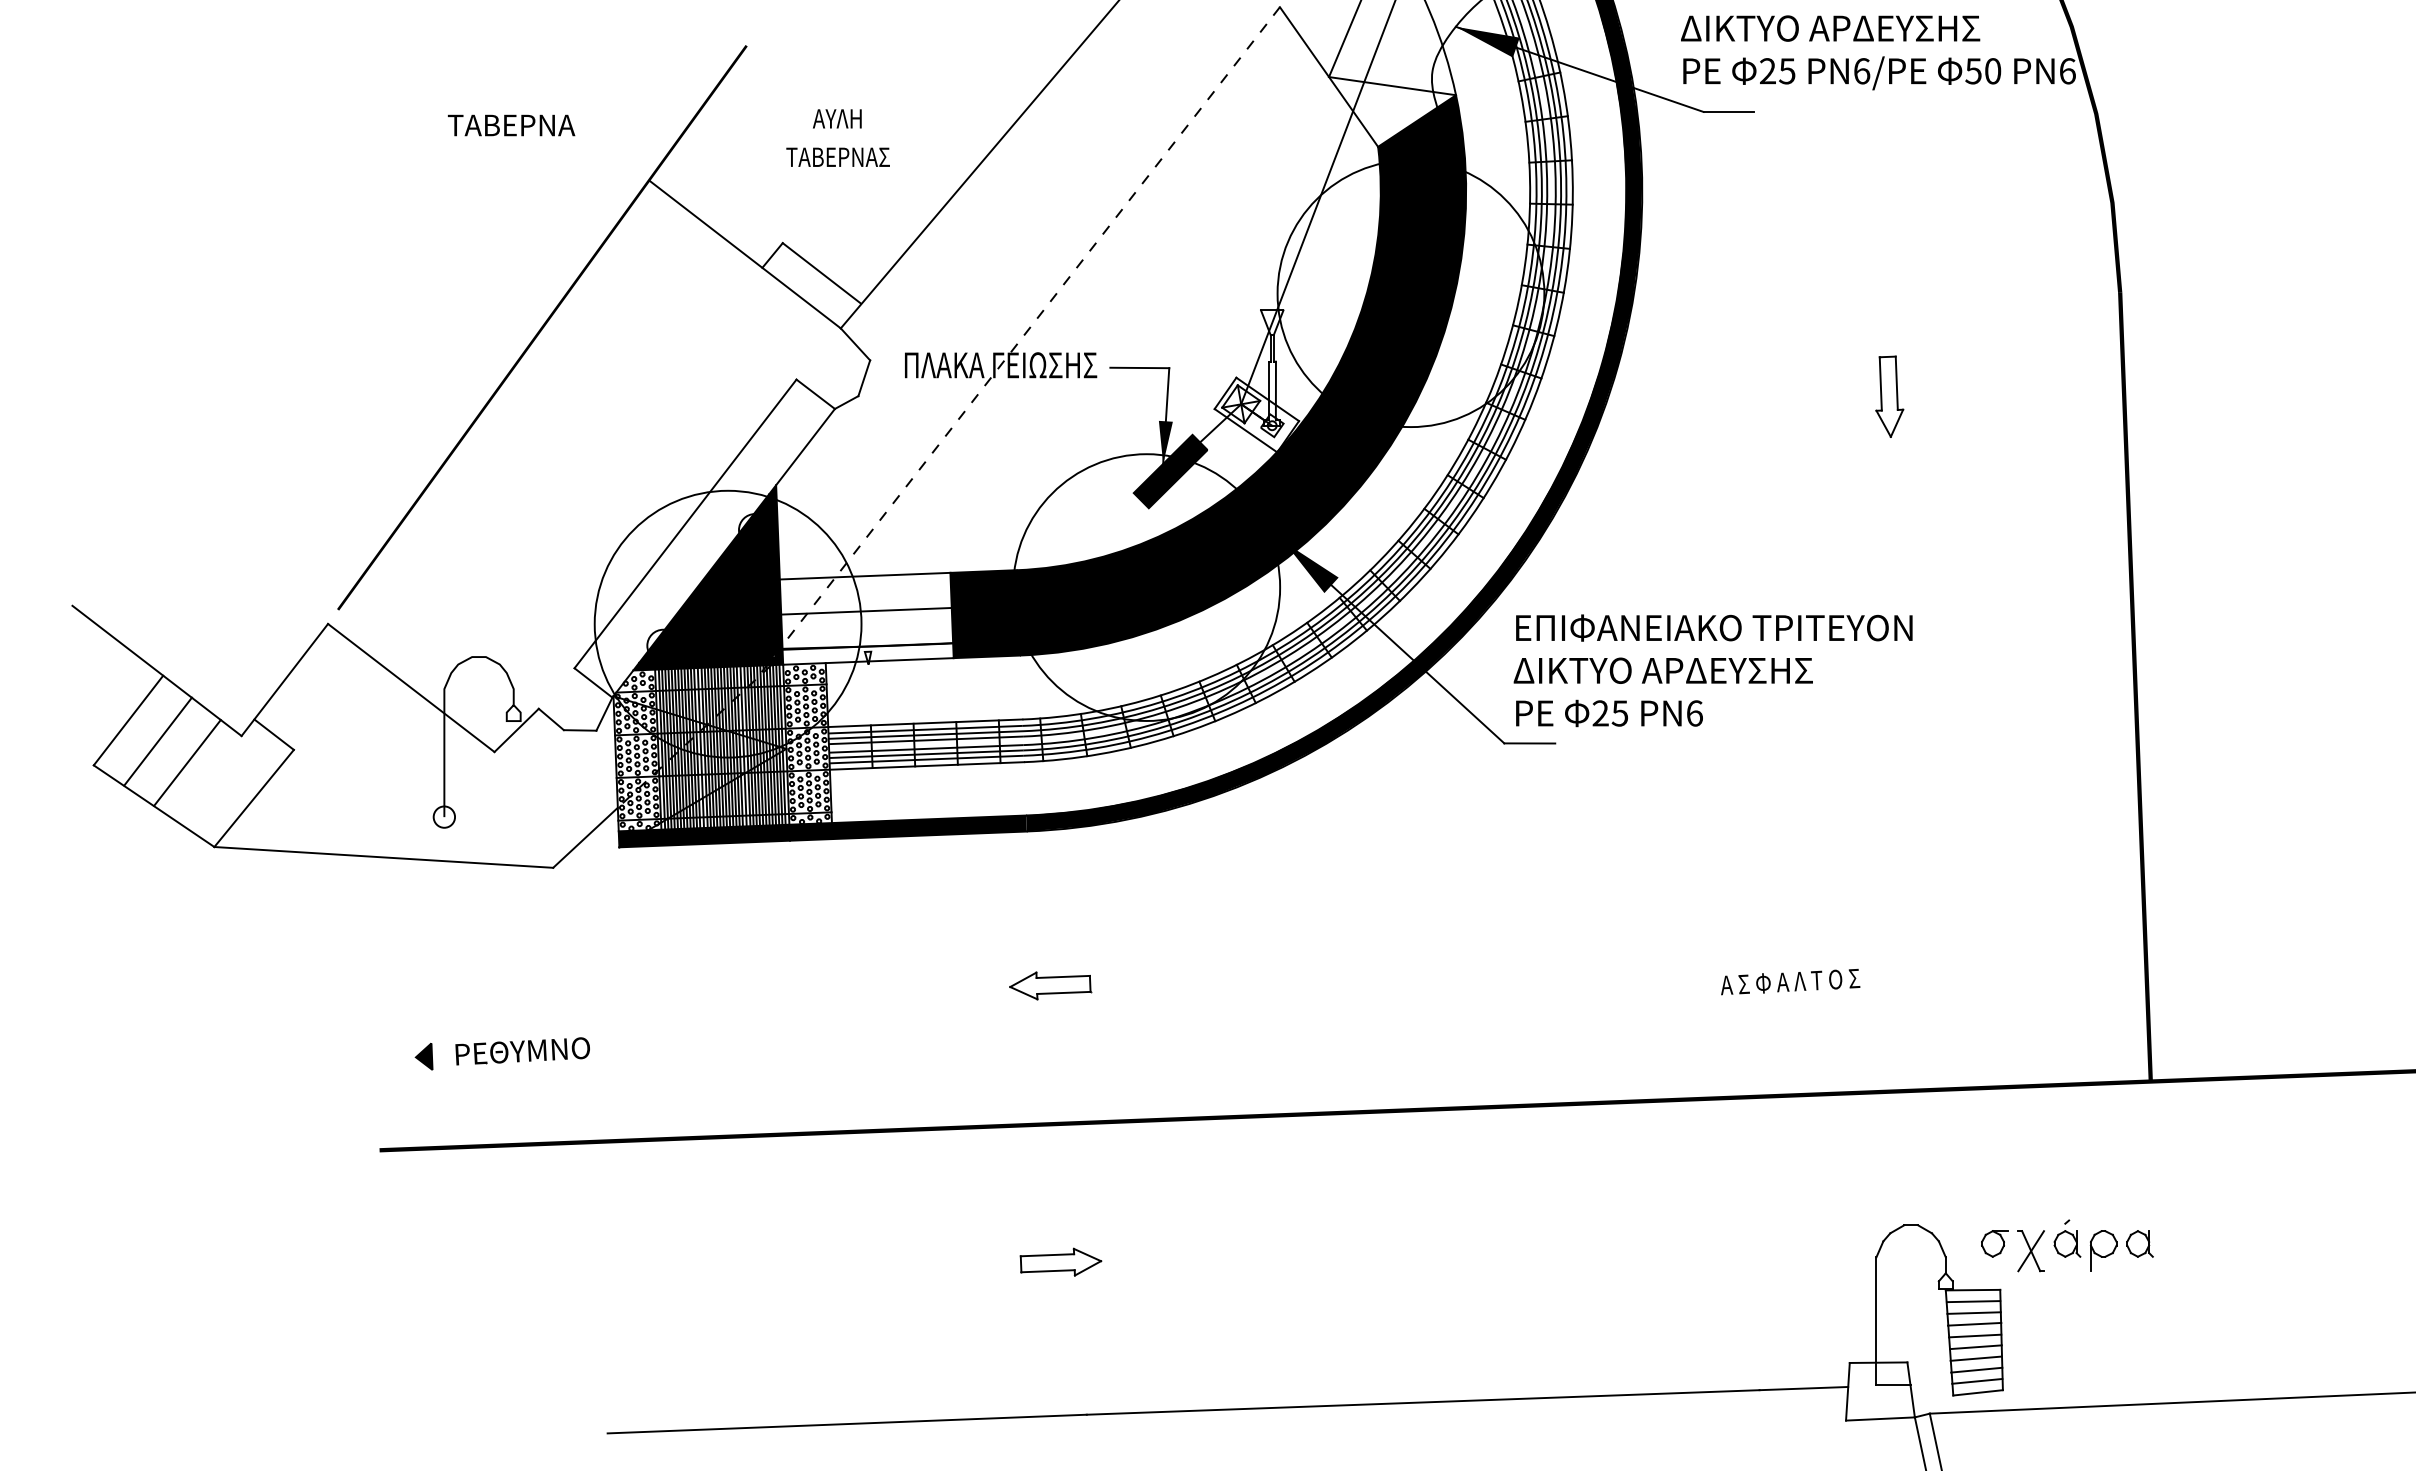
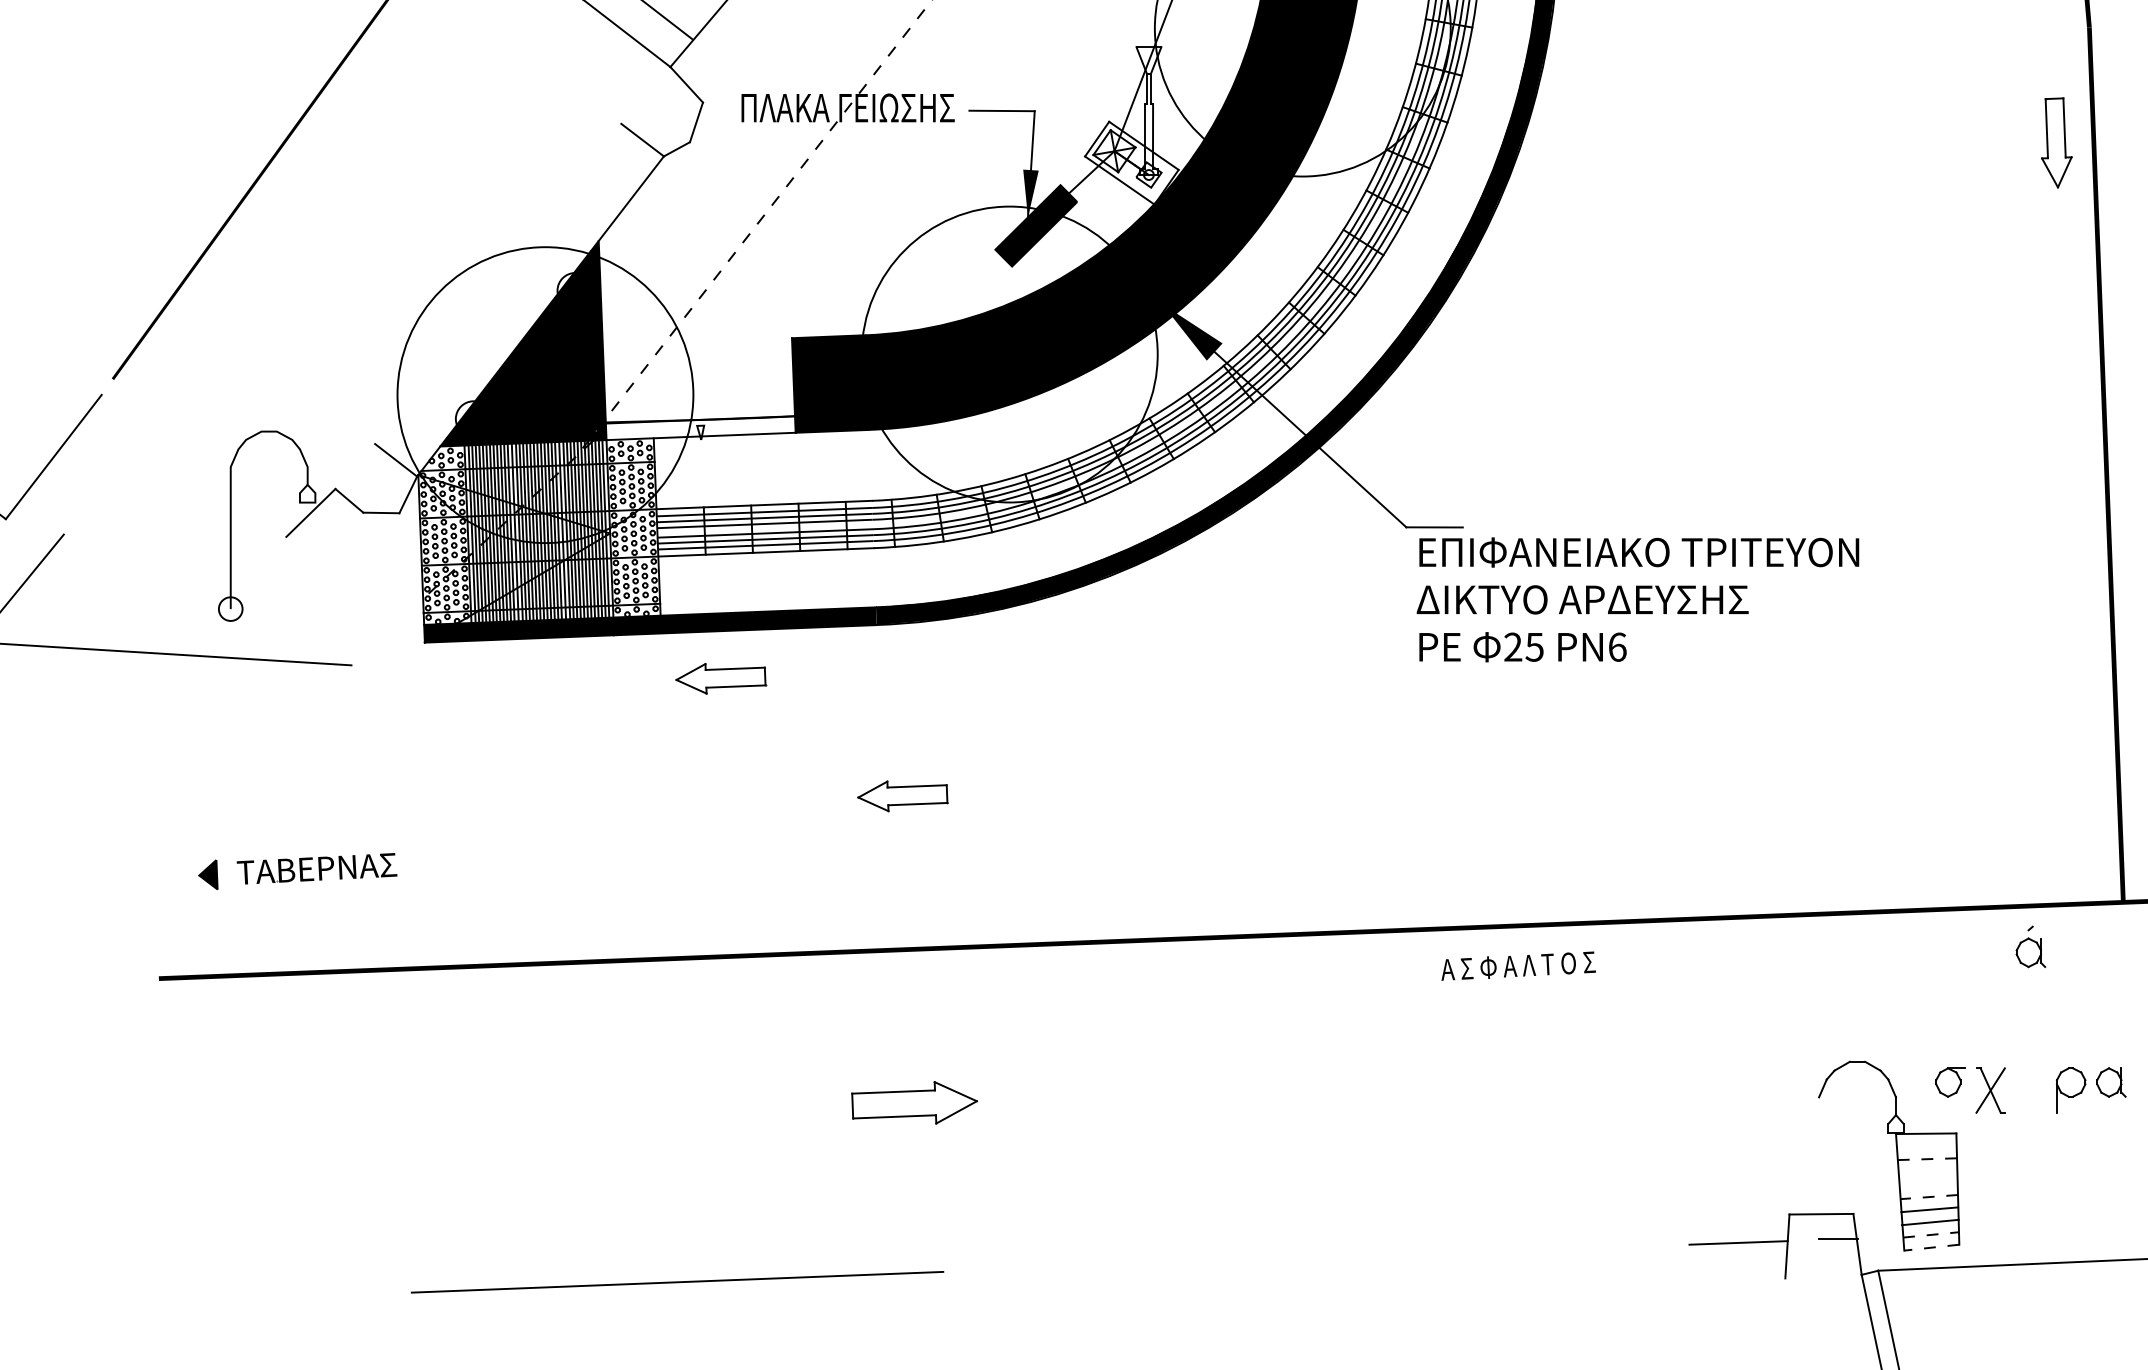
part: (1889, 396) -> (2056, 142), moved
line: (685, 523) -> (498, 283), removed
line: (864, 575) -> (696, 341), removed
line: (866, 610) -> (698, 379), removed
text: (1712, 670) -> (1637, 599), moved
line: (411, 687) -> (194, 465), removed
line: (273, 734) -> (41, 517), removed
line: (585, 837) -> (387, 631), removed
part: (886, 879) -> (721, 678), added
text: (1790, 982) -> (1518, 966), moved
text: (521, 1051) -> (316, 869), ΡΕΘΥΜΝΟ -> ΤΑΒΕΡΝΑΣ
part: (2067, 1238) -> (2030, 946), moved
part: (1060, 1261) -> (914, 1101), size x1.4
line: (1973, 1301) -> (1926, 1146), removed
line: (1974, 1313) -> (1927, 1159), solid -> dashed
line: (1876, 1321) -> (1819, 1168), removed
line: (1974, 1323) -> (1927, 1170), removed
line: (1975, 1335) -> (1928, 1184), removed
line: (1975, 1347) -> (1928, 1197), solid -> dashed
line: (1977, 1381) -> (1931, 1235), solid -> dashed
line: (1978, 1392) -> (1932, 1247), solid -> dashed
line: (1422, 1402) -> (1315, 1258), removed
line: (1880, 1418) -> (1823, 1276), removed

